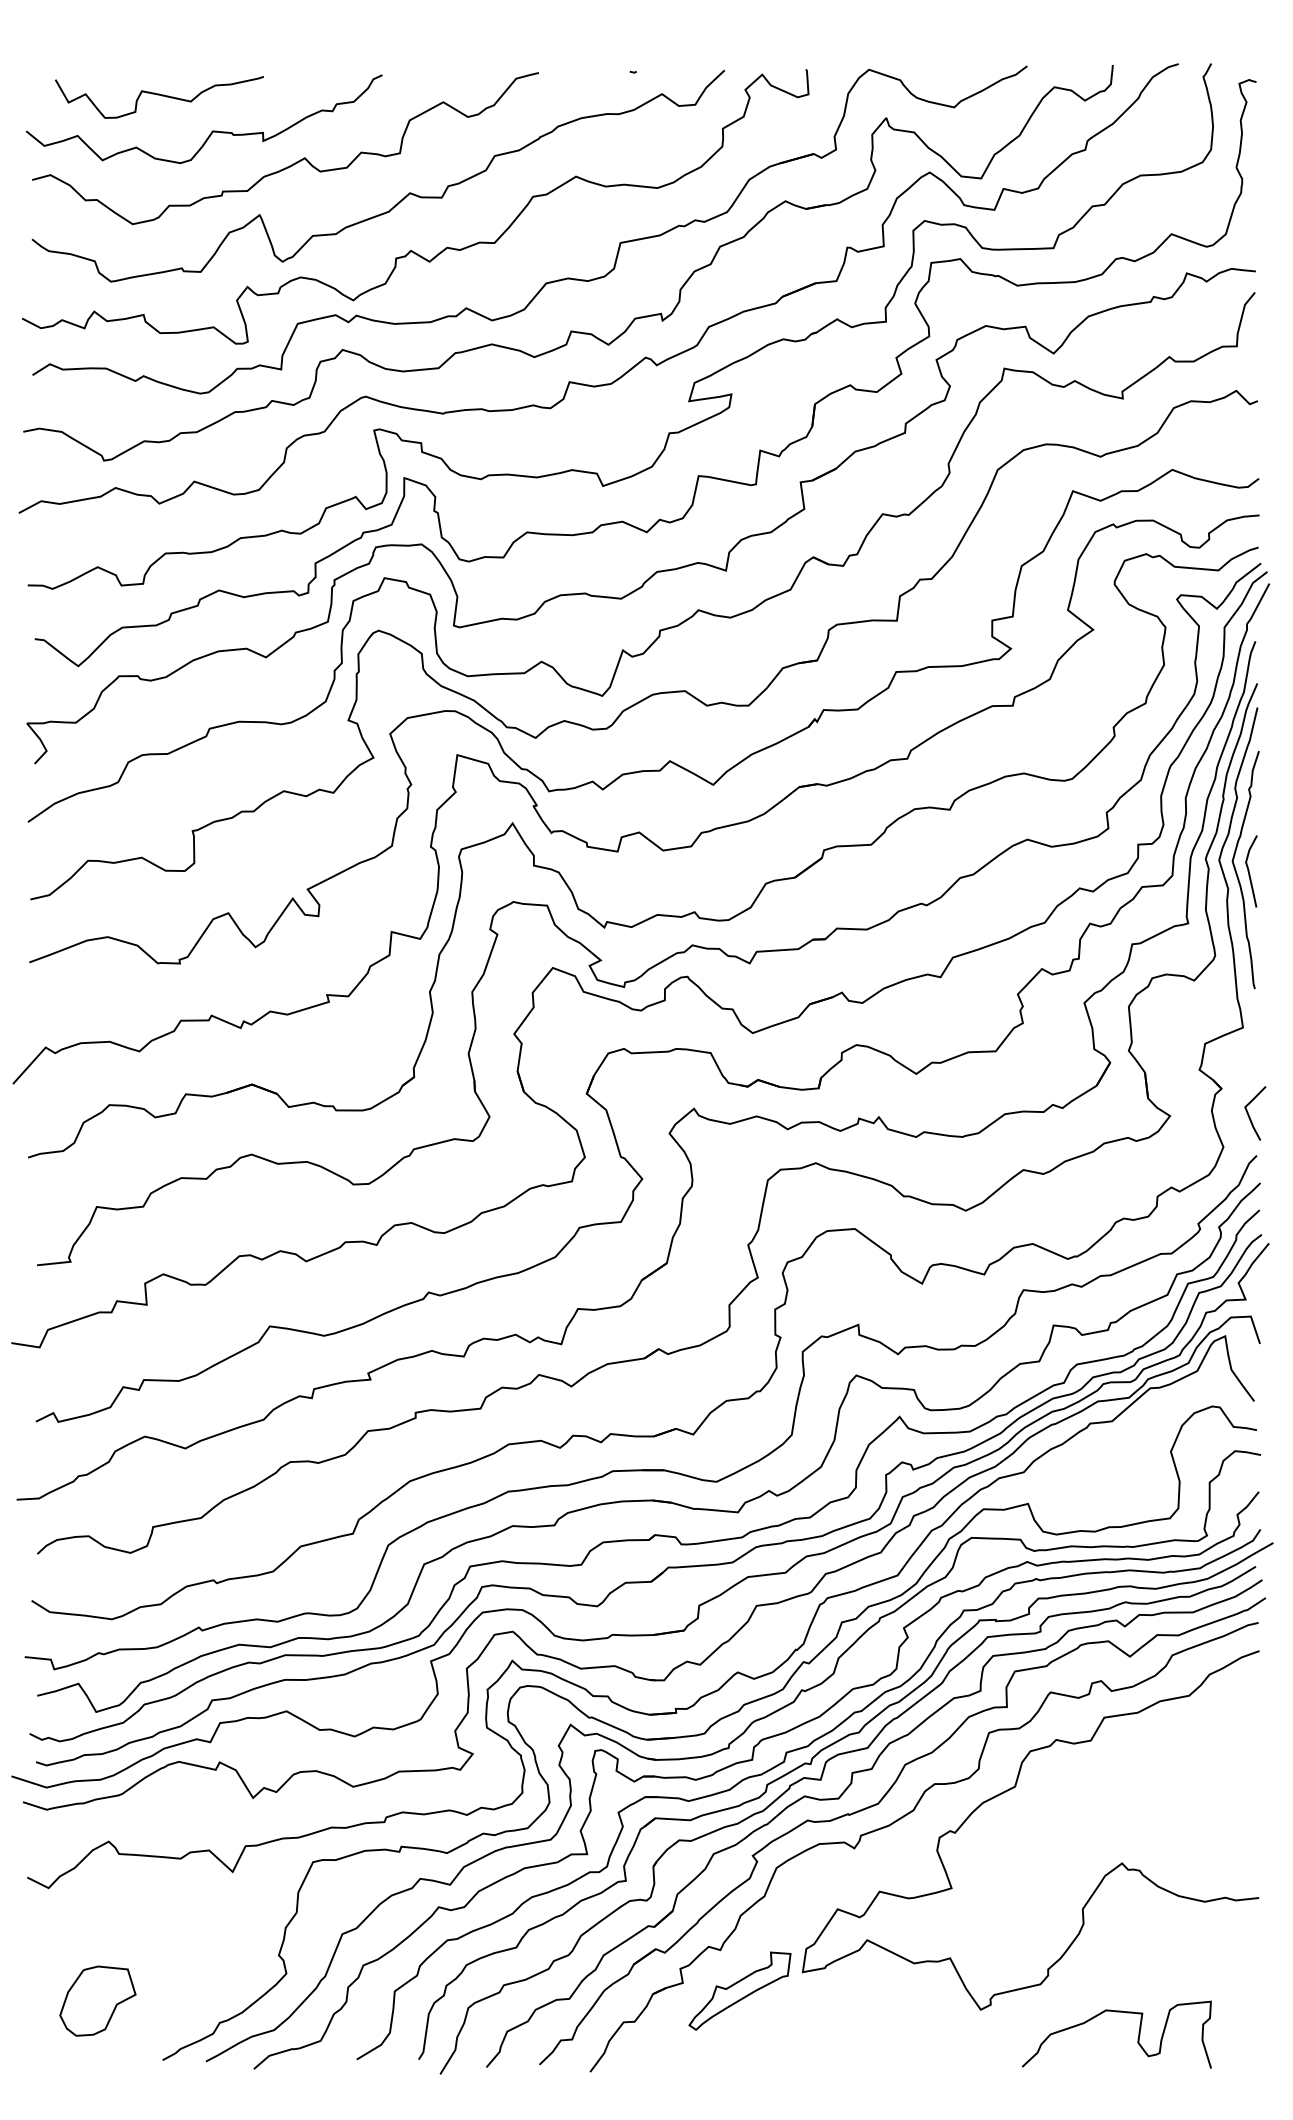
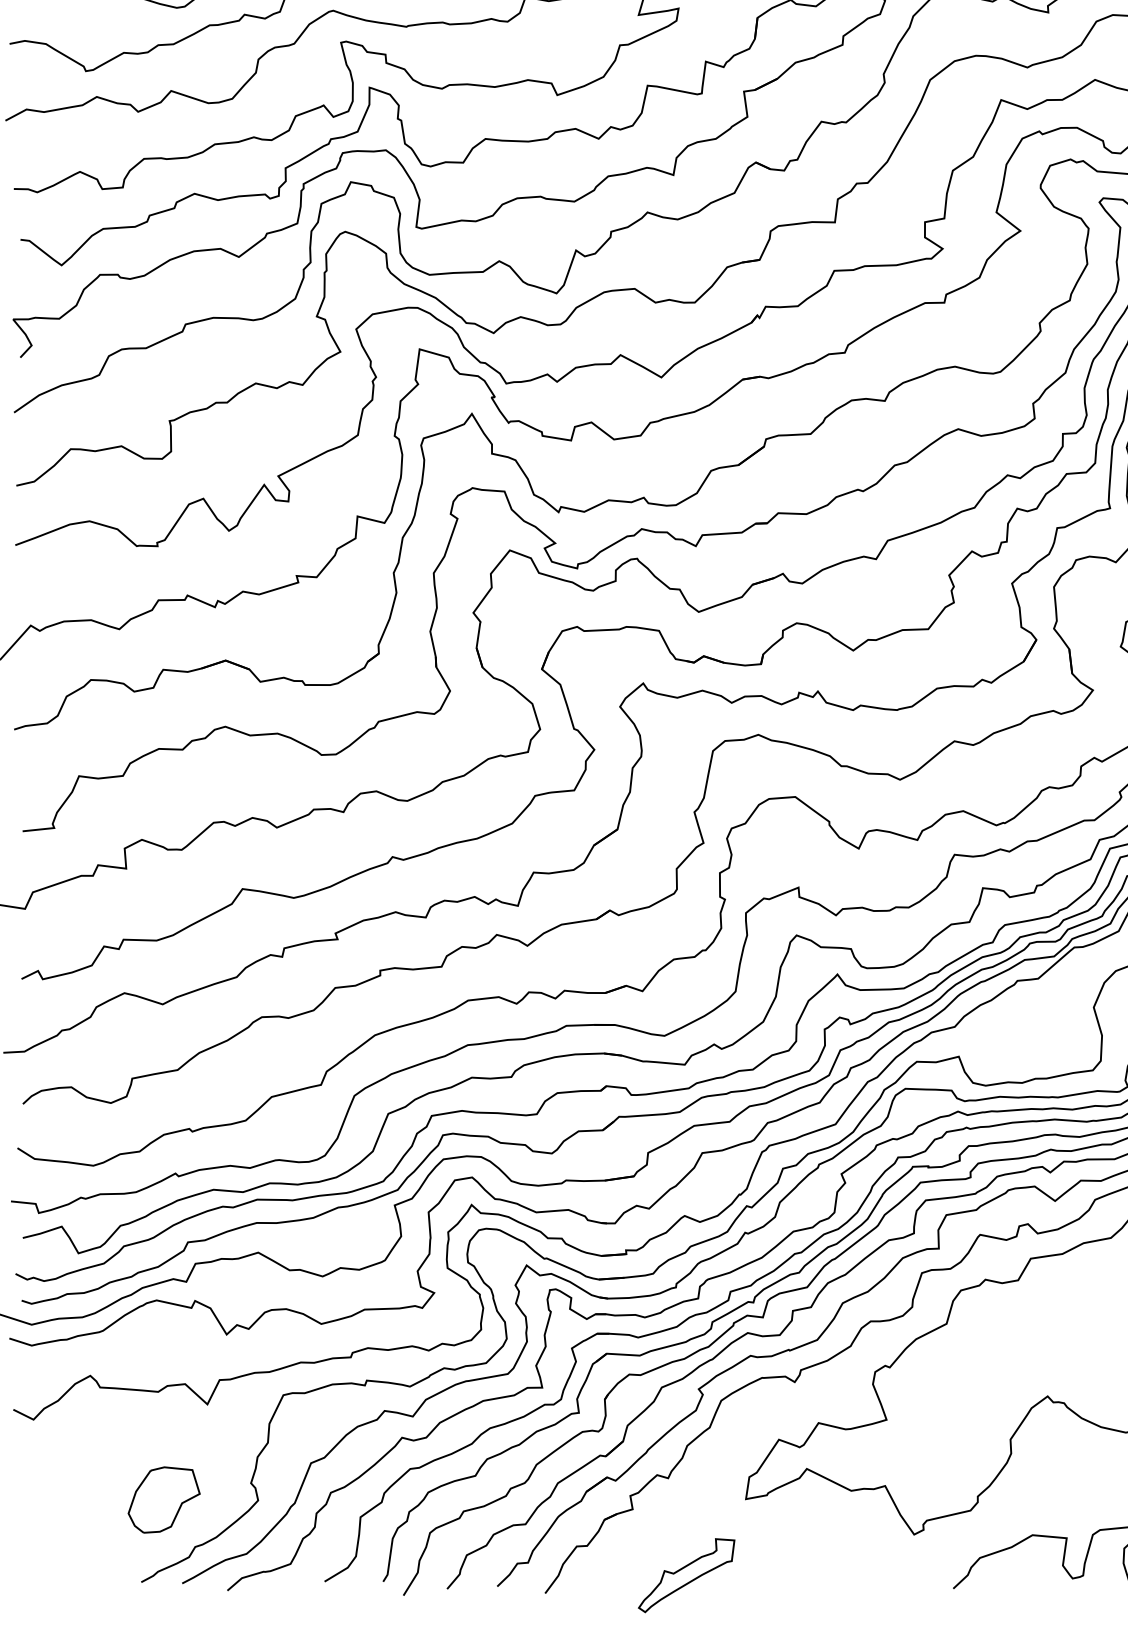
part: (739, 1990) -> (686, 1574), moved
part: (97, 2000) -> (163, 1499), moved

